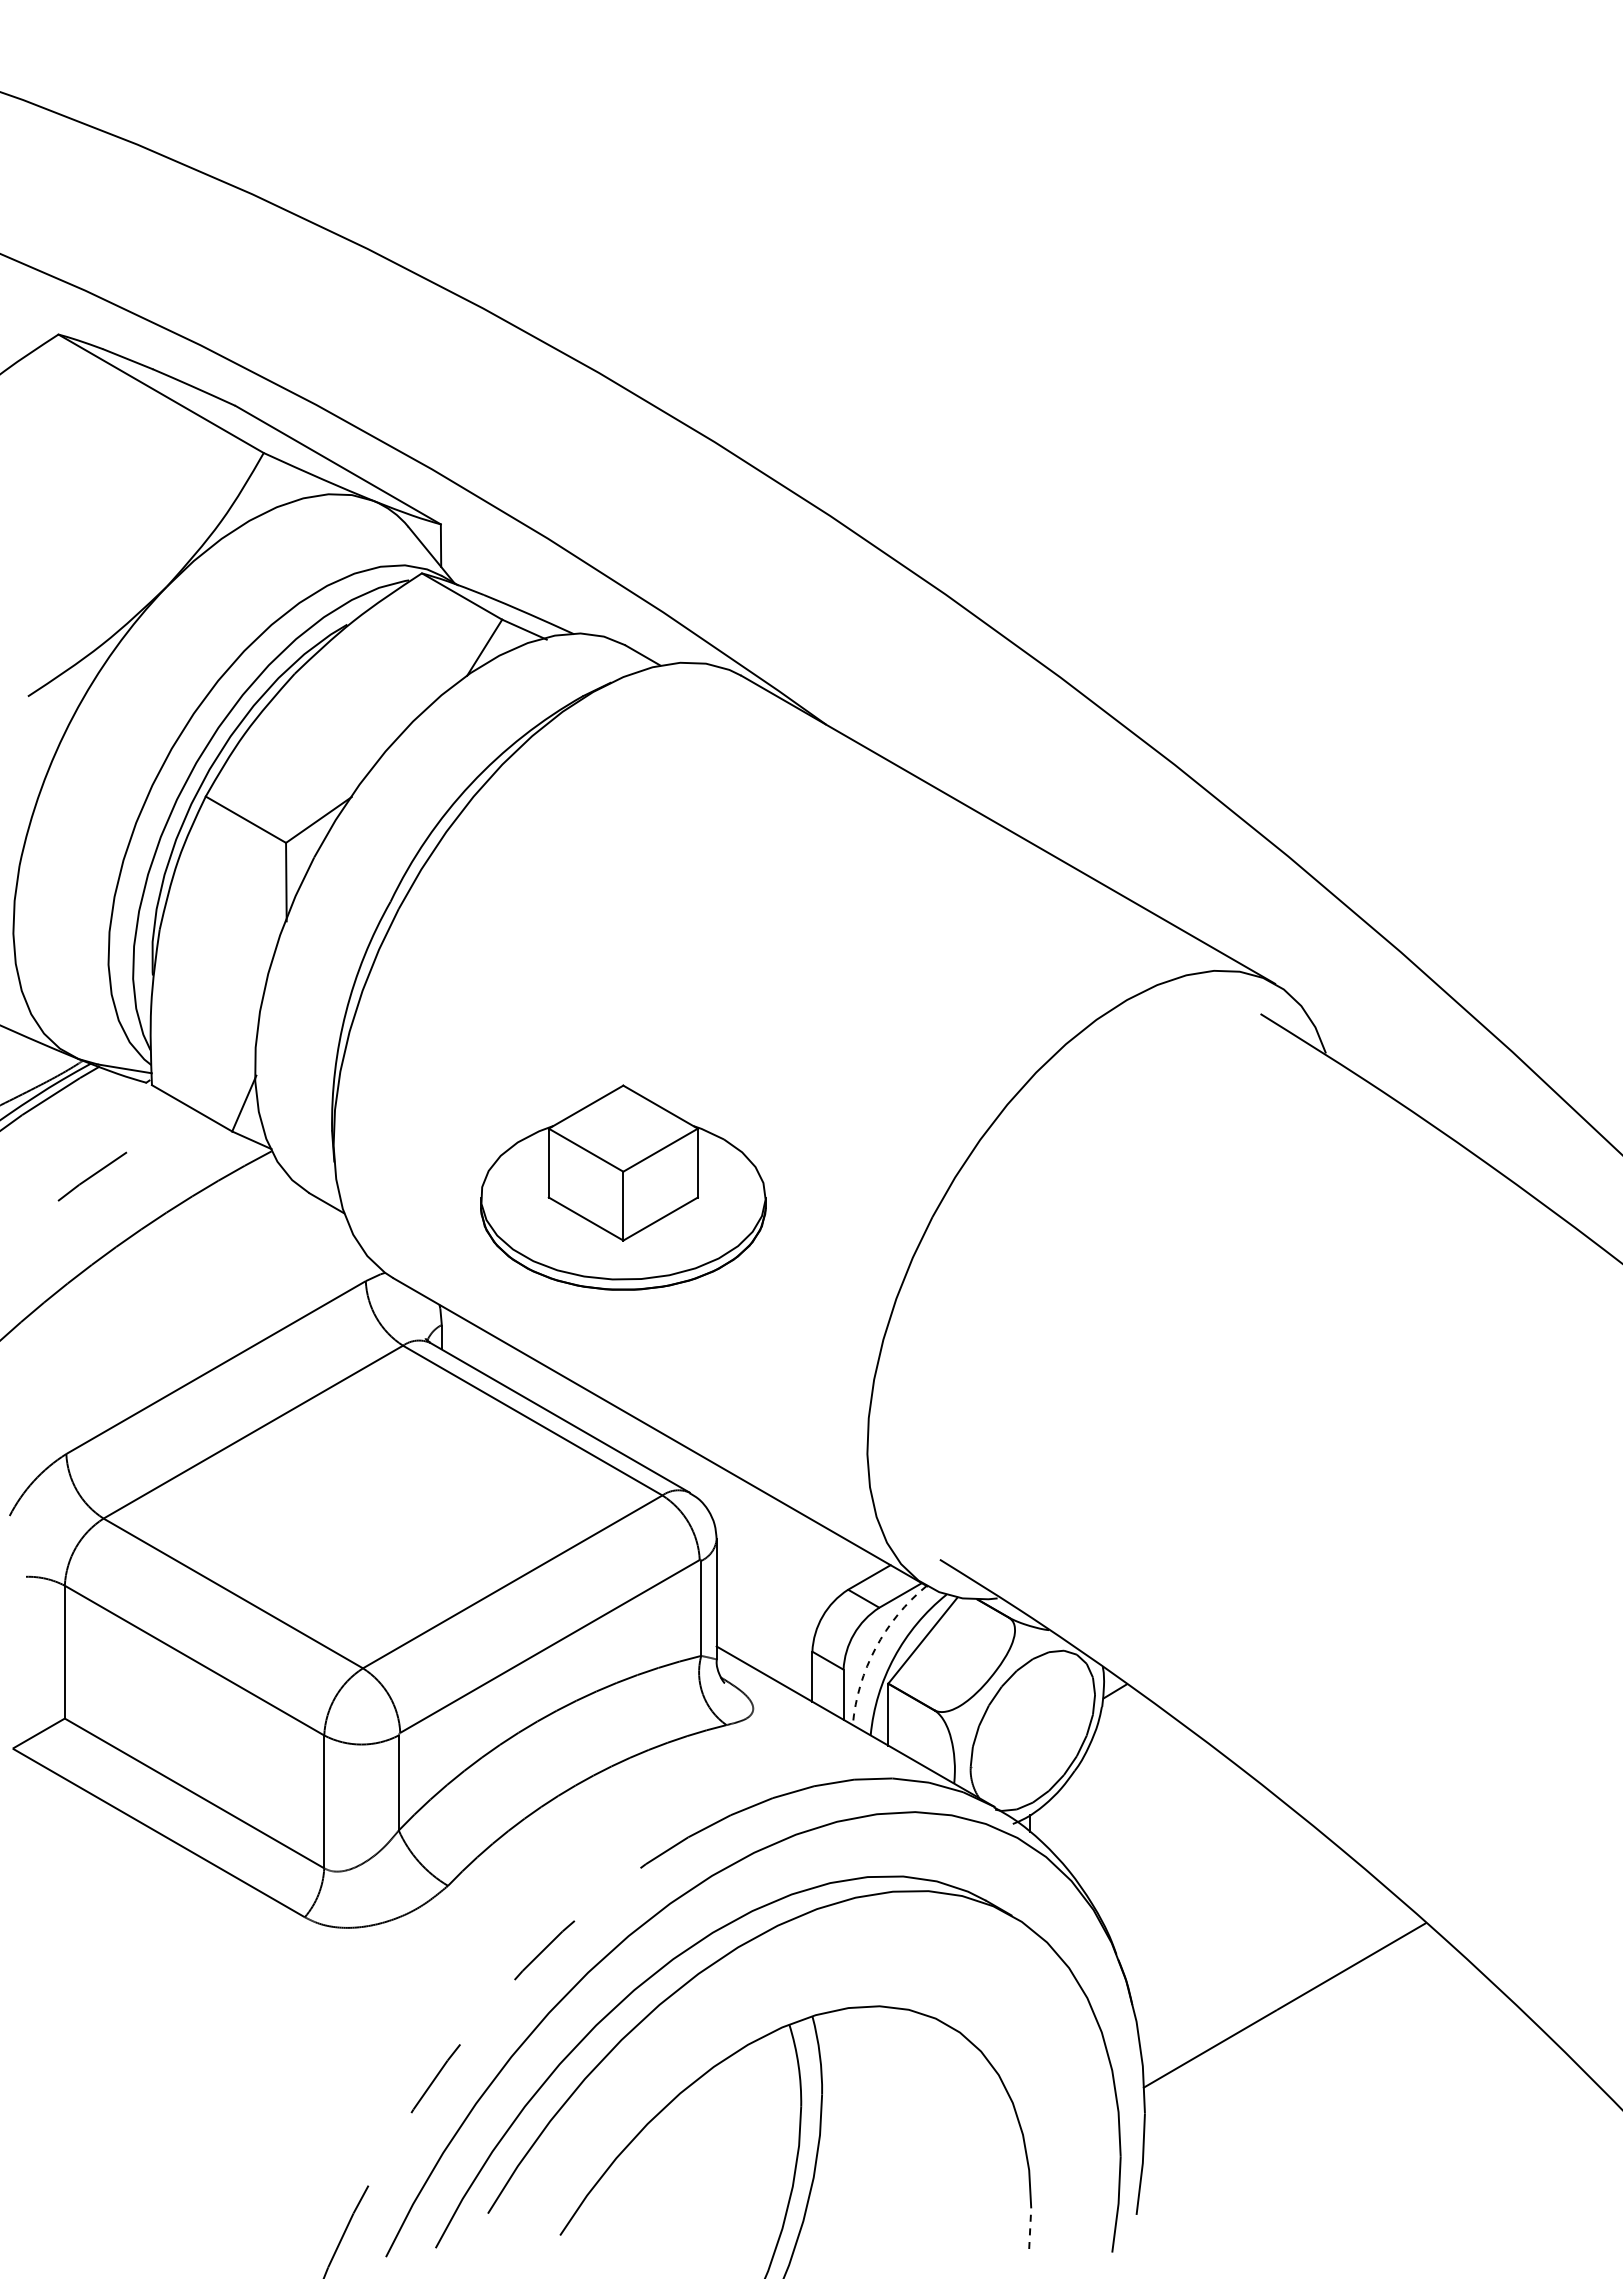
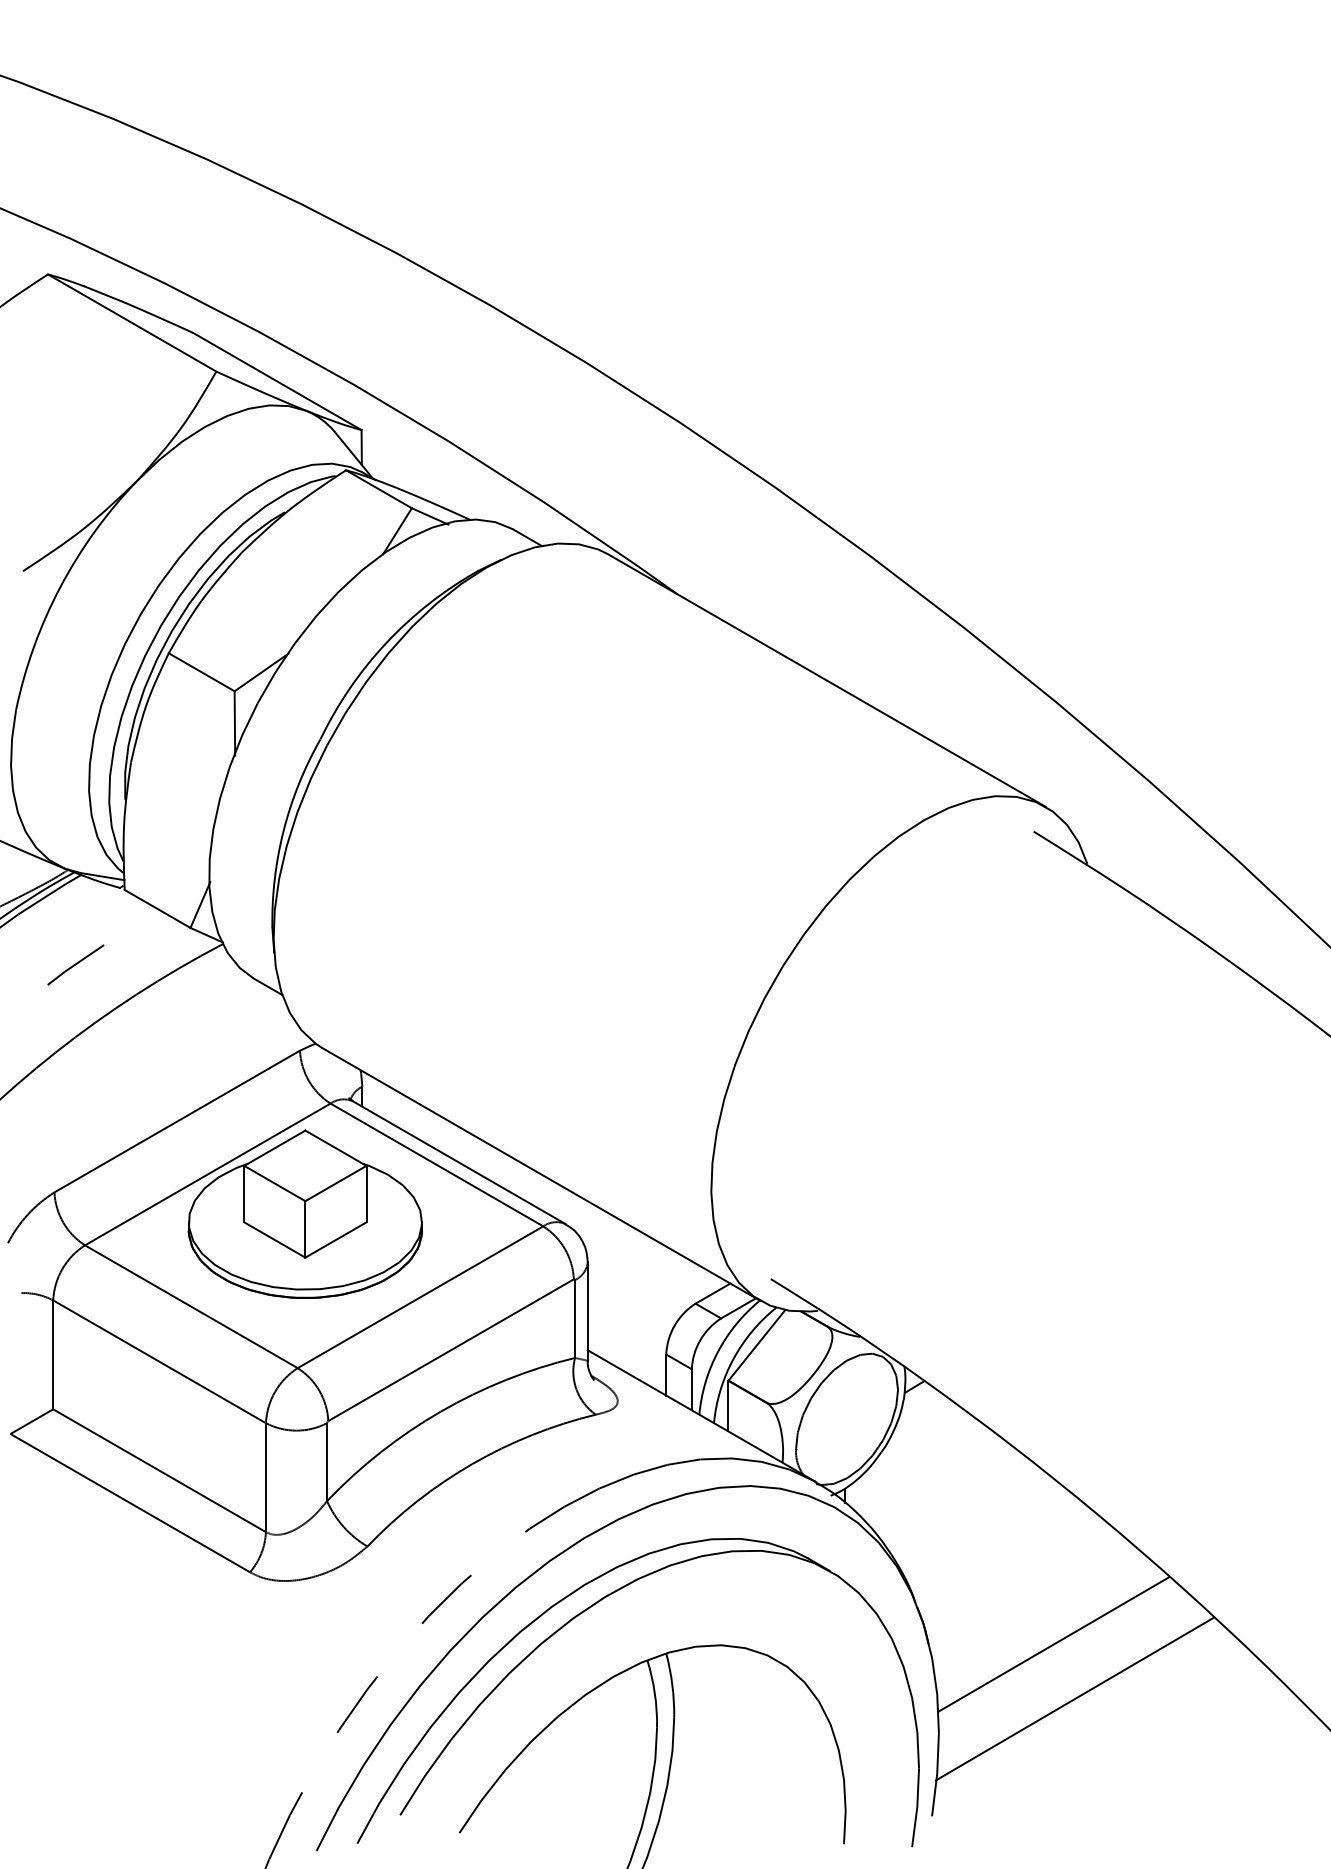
part: (623, 1187) -> (305, 1214), moved
arc: (875, 1648) -> (717, 1351), dashed -> solid
line: (1310, 2071) -> (1074, 1698), added
line: (1030, 2228) -> (845, 1827), dashed -> solid

